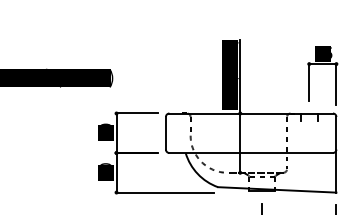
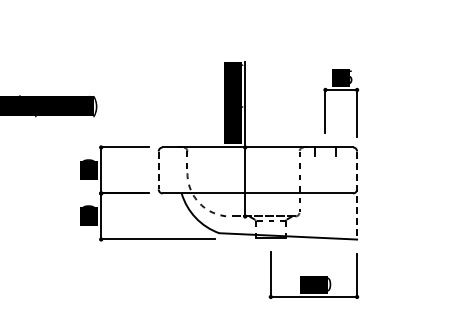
line: (165, 133) -> (158, 170), solid -> dashed
line: (336, 155) -> (357, 196), solid -> dashed

